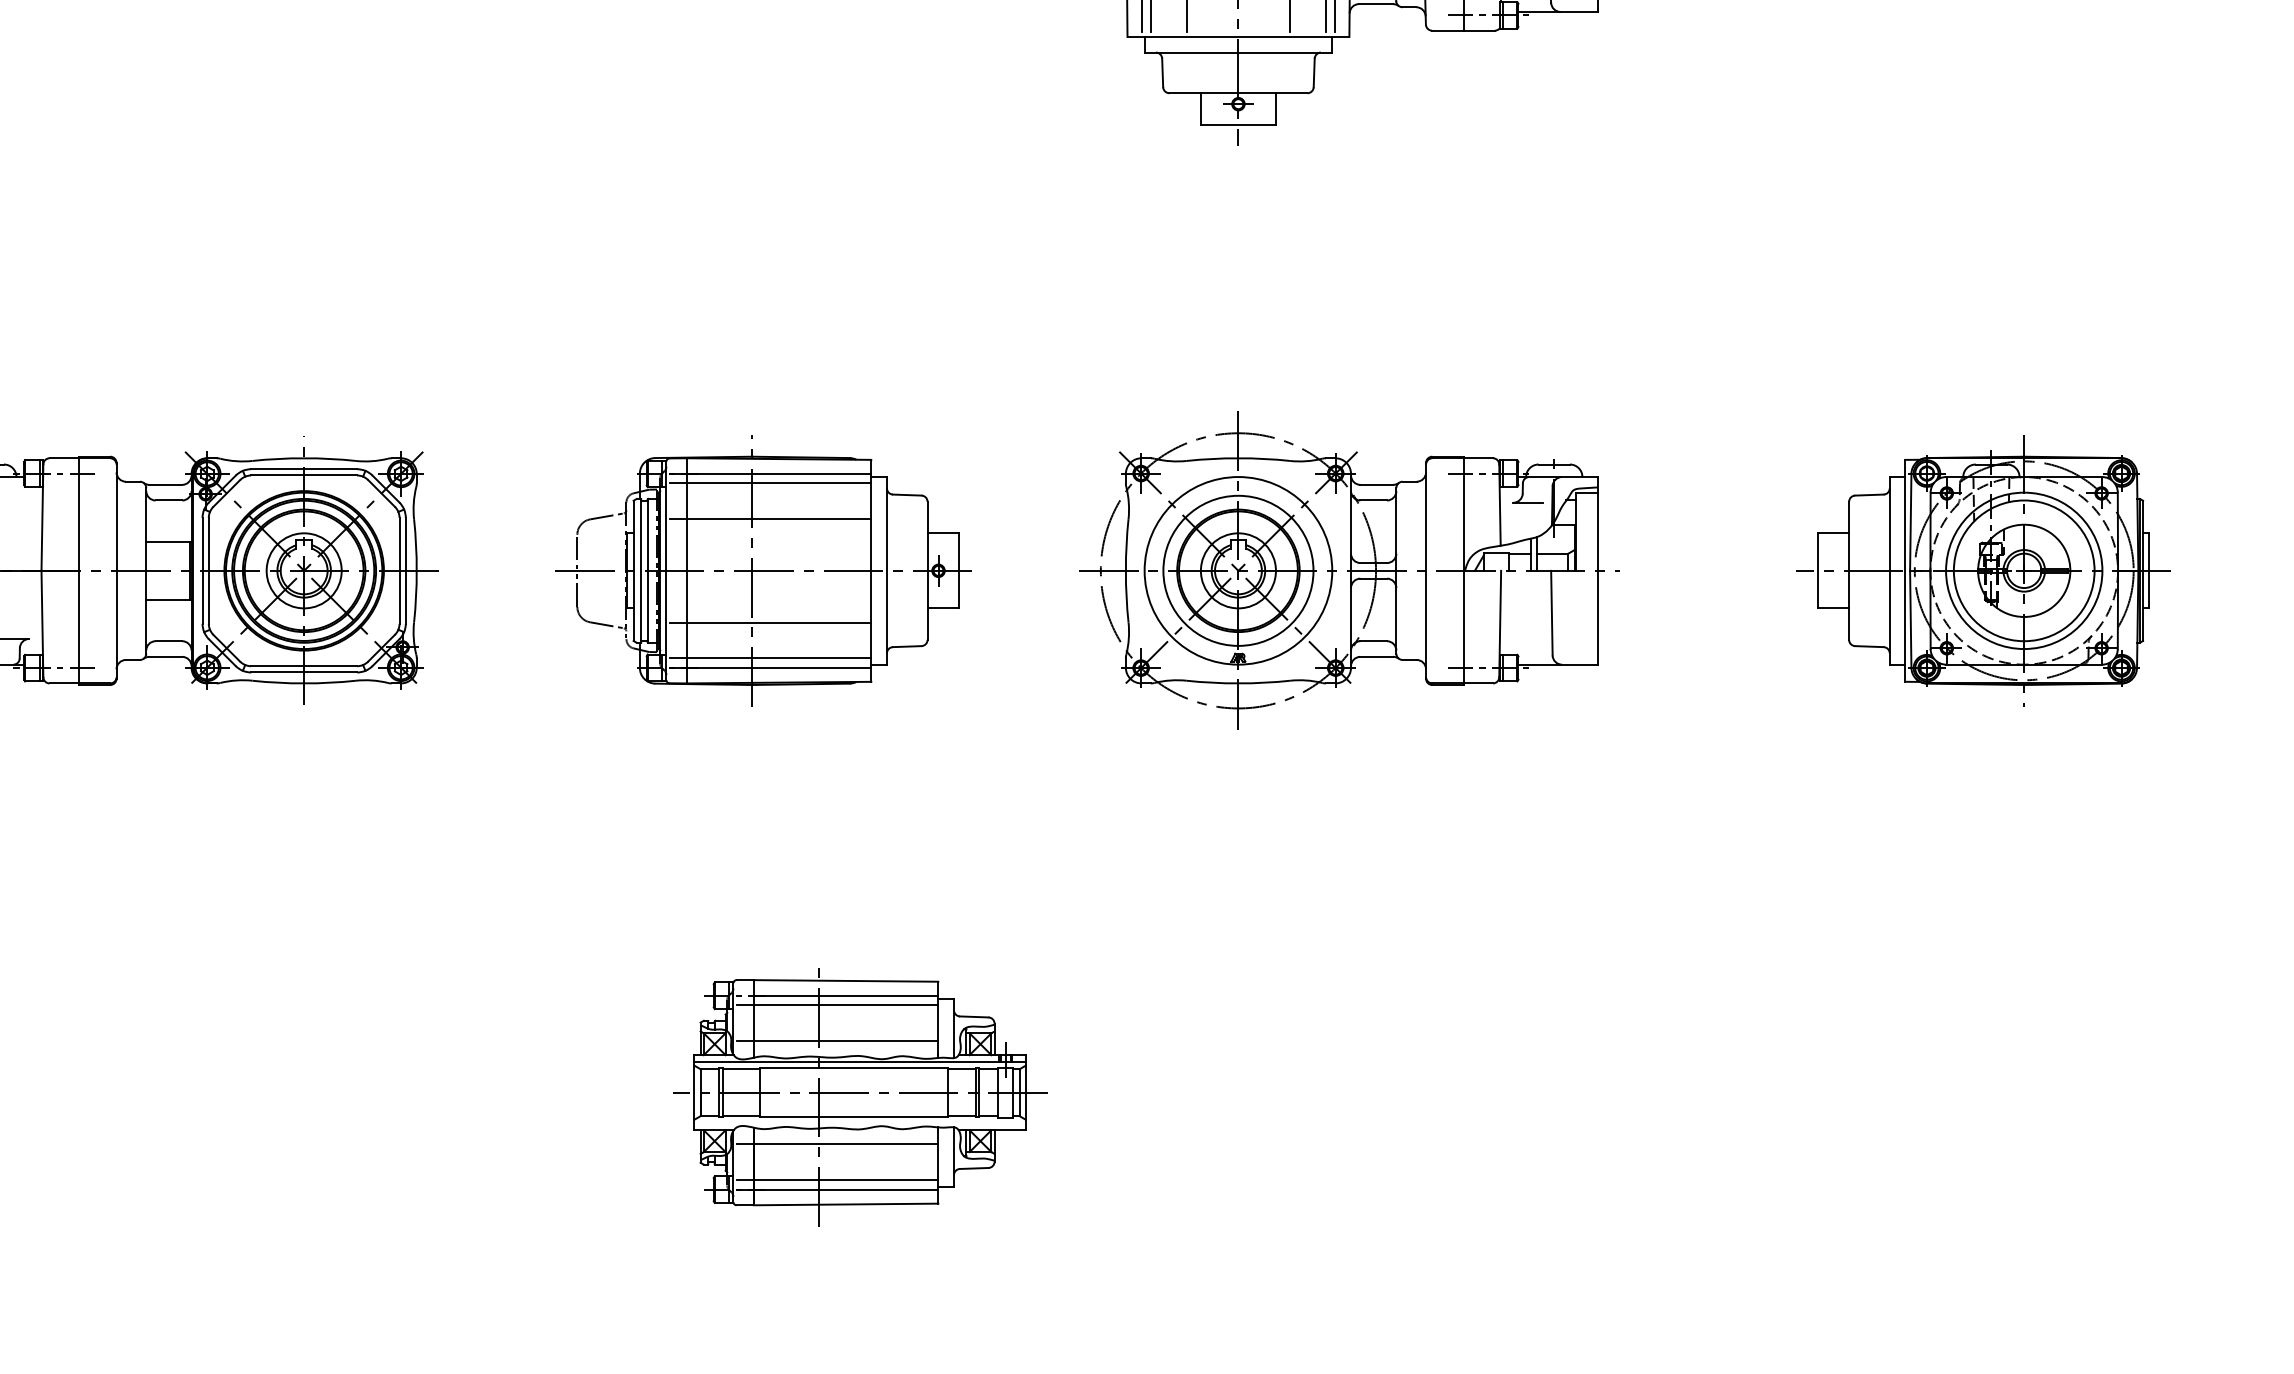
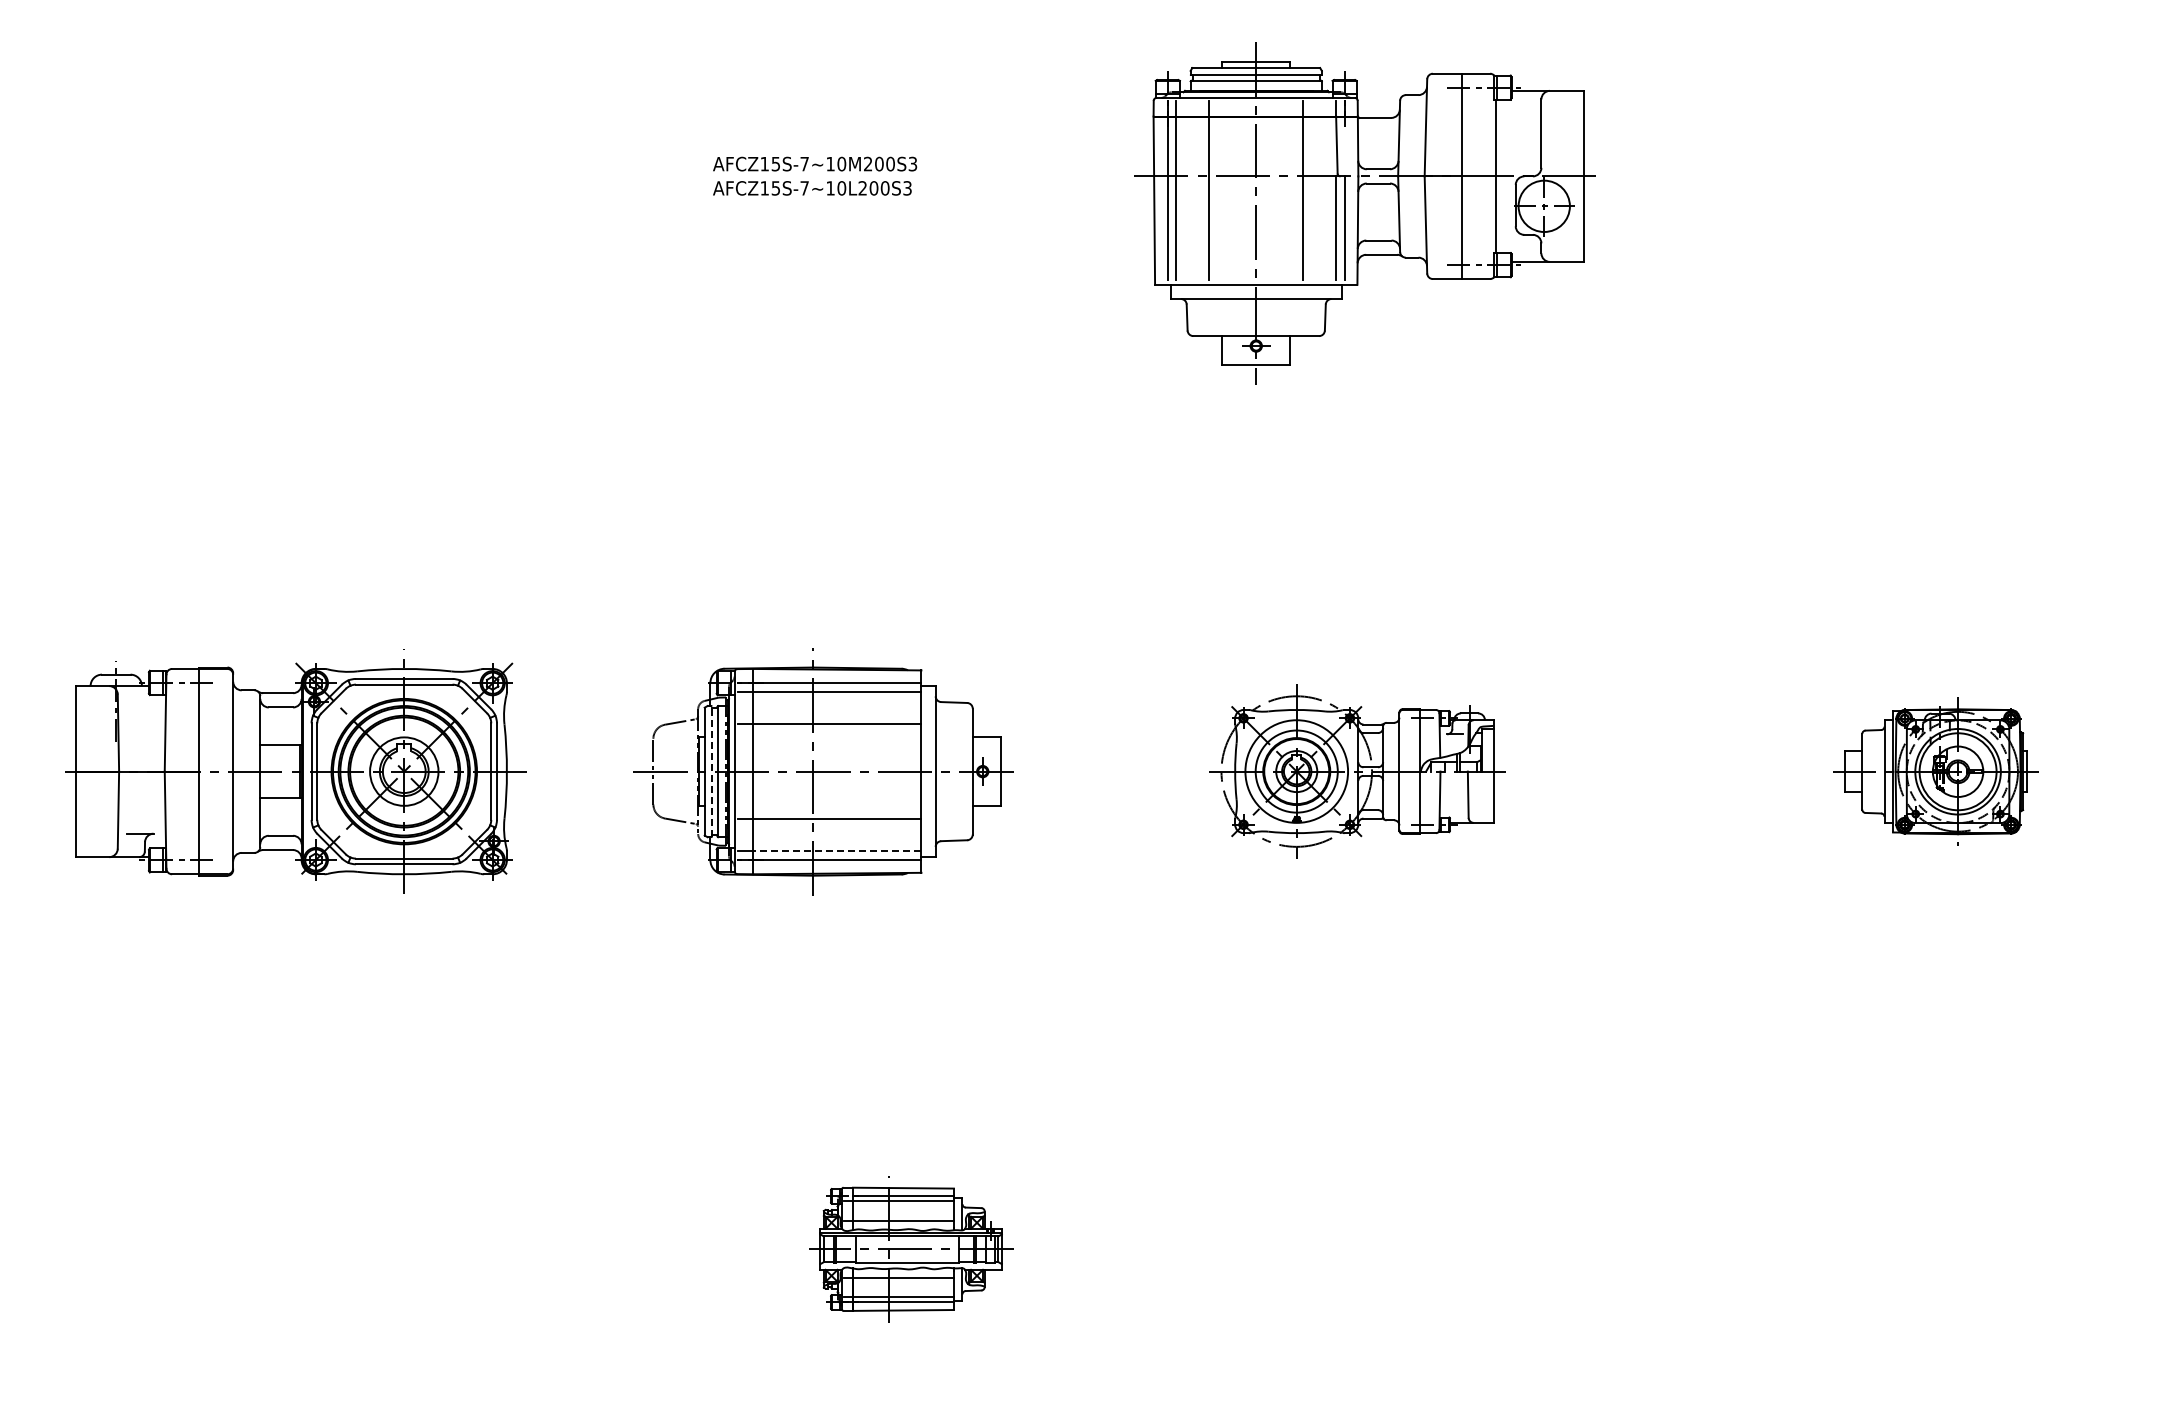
line: (641, 570) -> (711, 771), solid -> dashed
part: (1349, 570) -> (1357, 771), size x0.6
part: (1983, 570) -> (1935, 771), size x0.6
line: (778, 658) -> (836, 851), solid -> dashed
part: (859, 1097) -> (910, 1251), size x0.6

